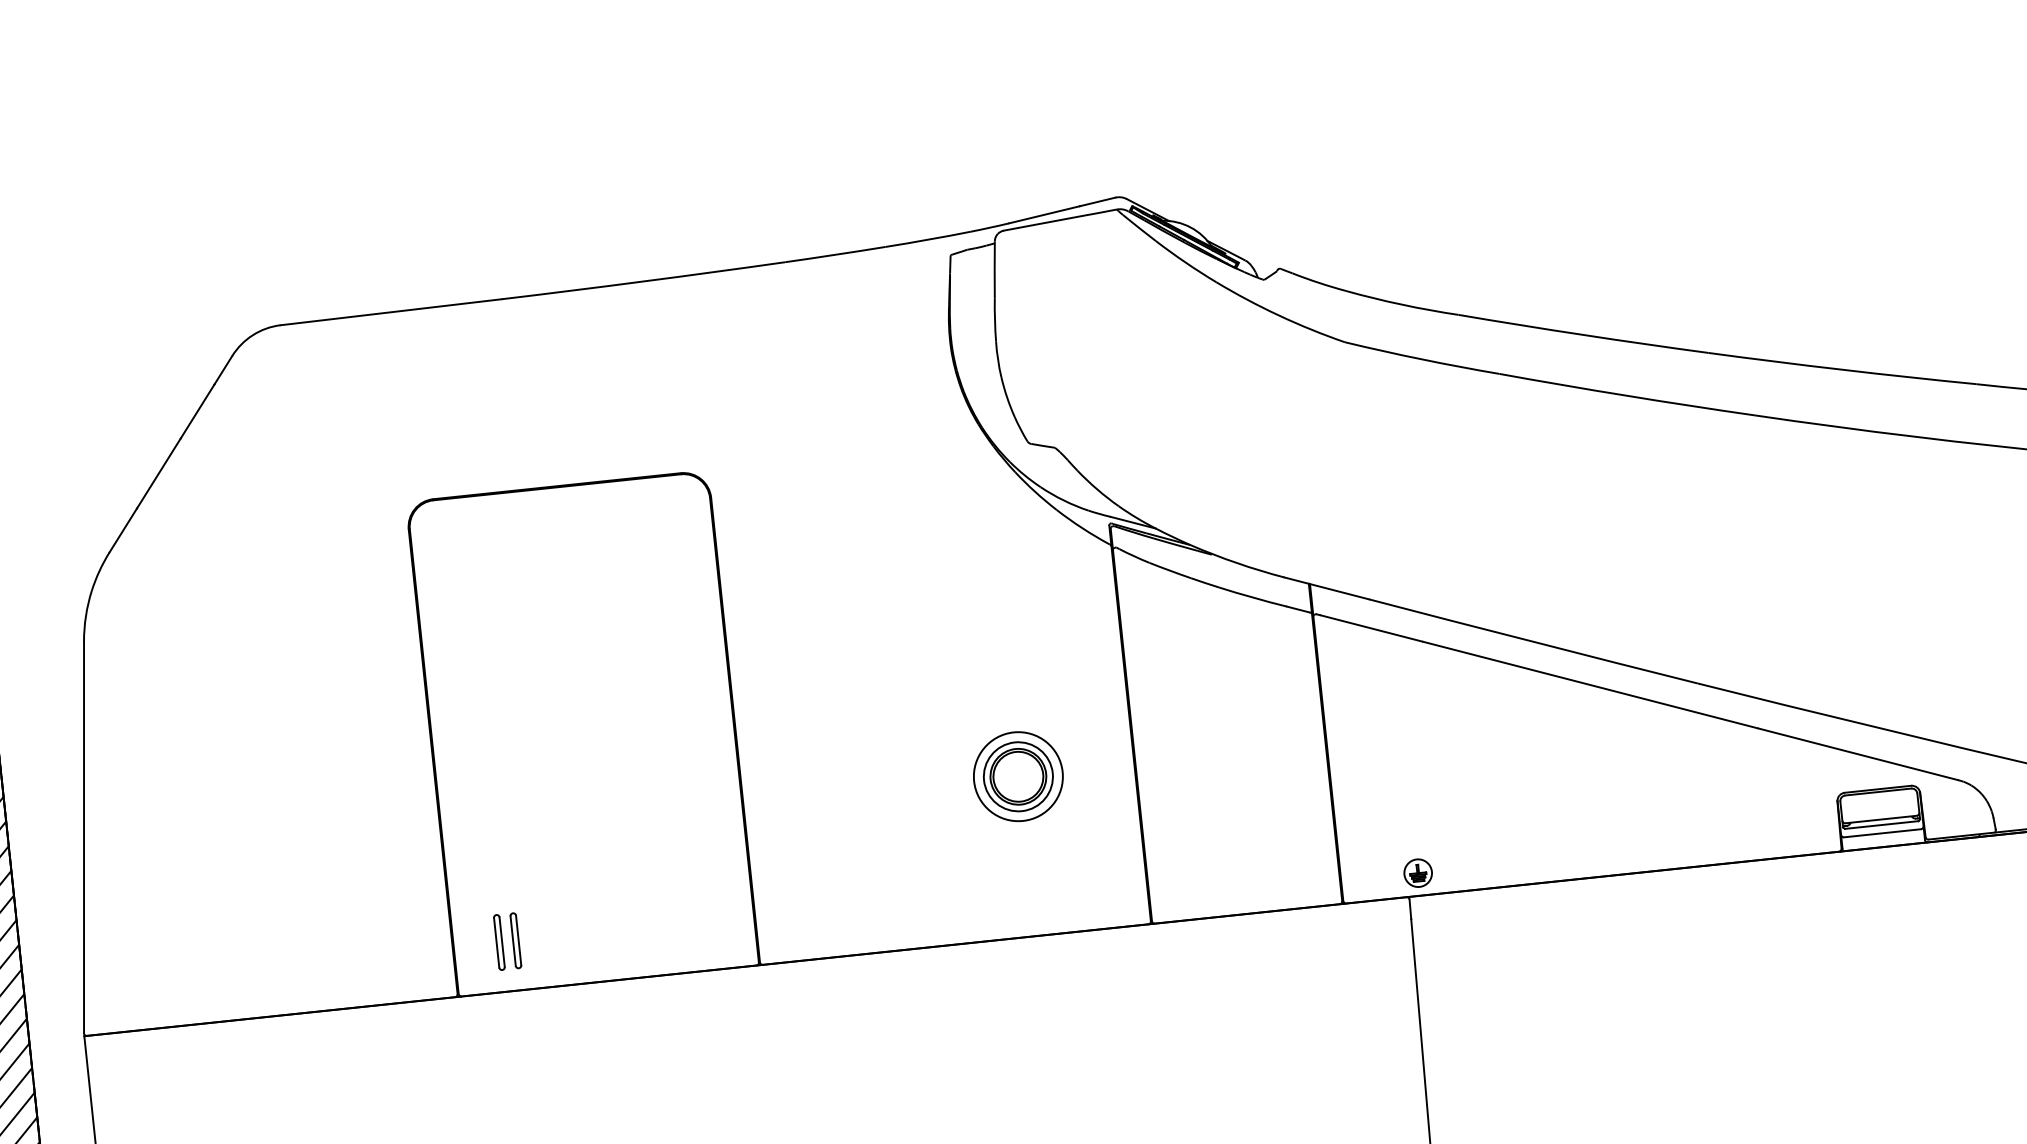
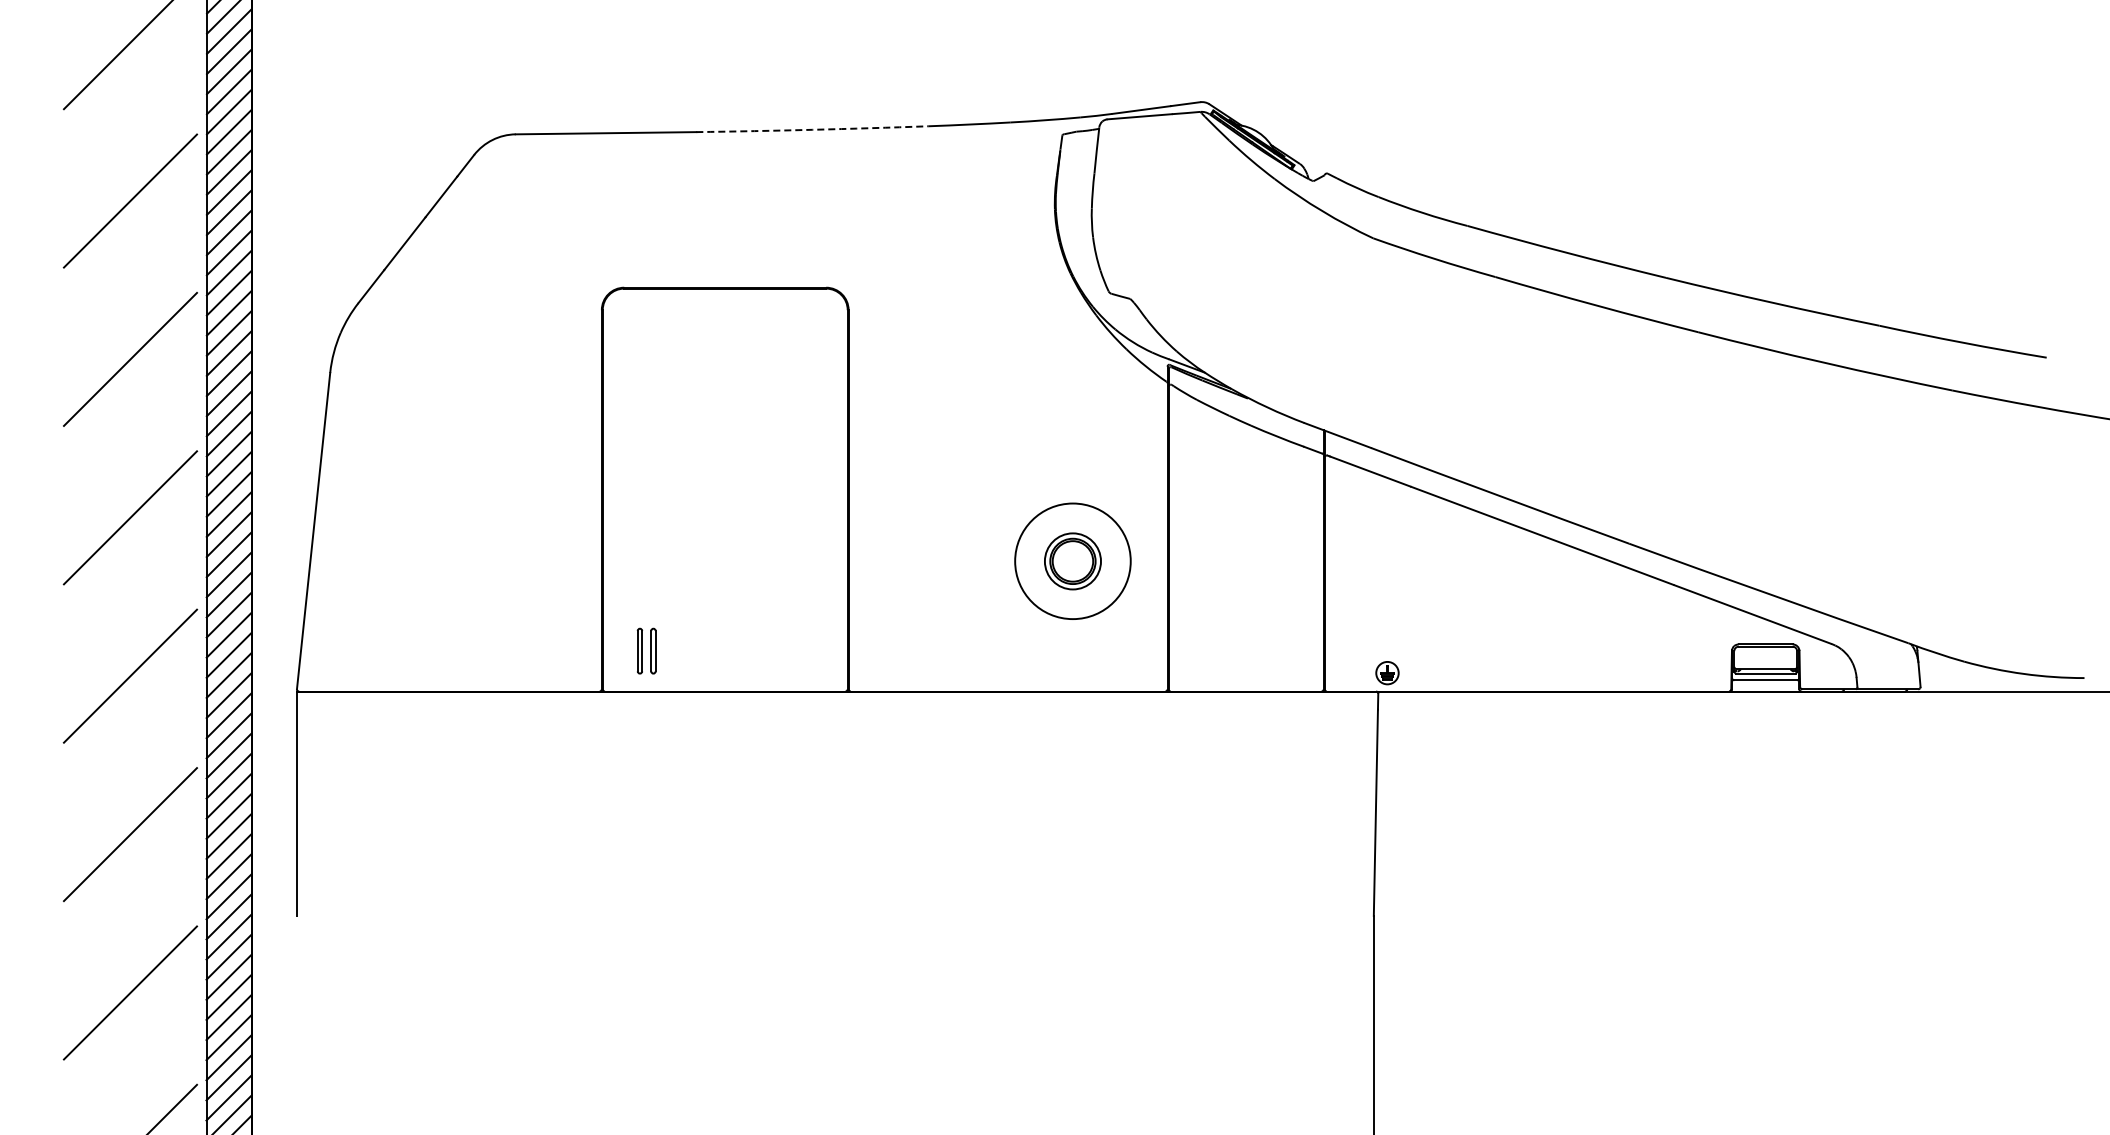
arc: (643, 281) -> (812, 129), solid -> dashed
circle: (1017, 776) -> (1072, 561), size x1.6

